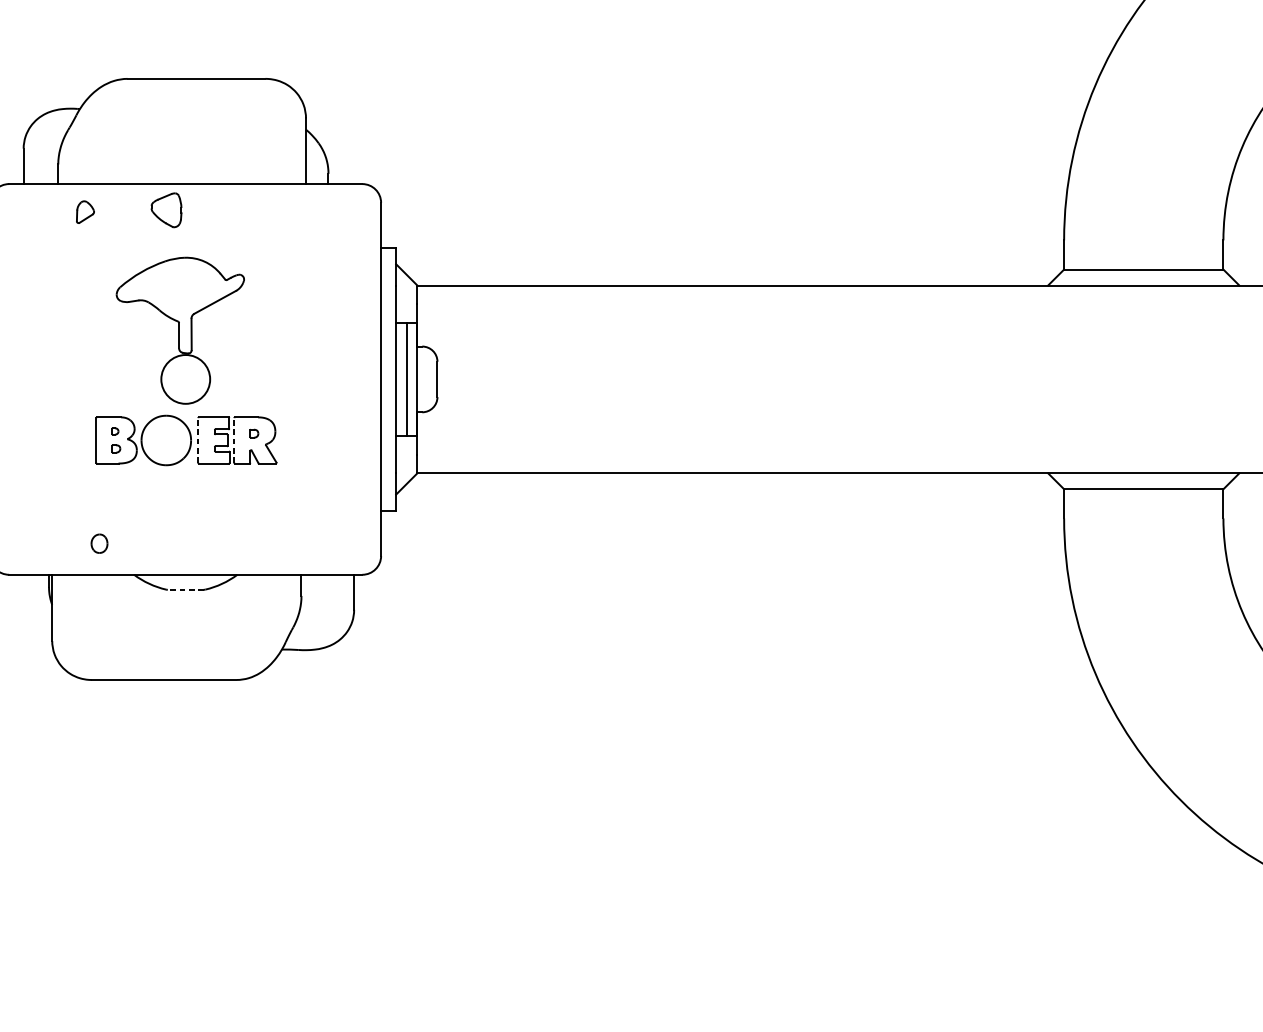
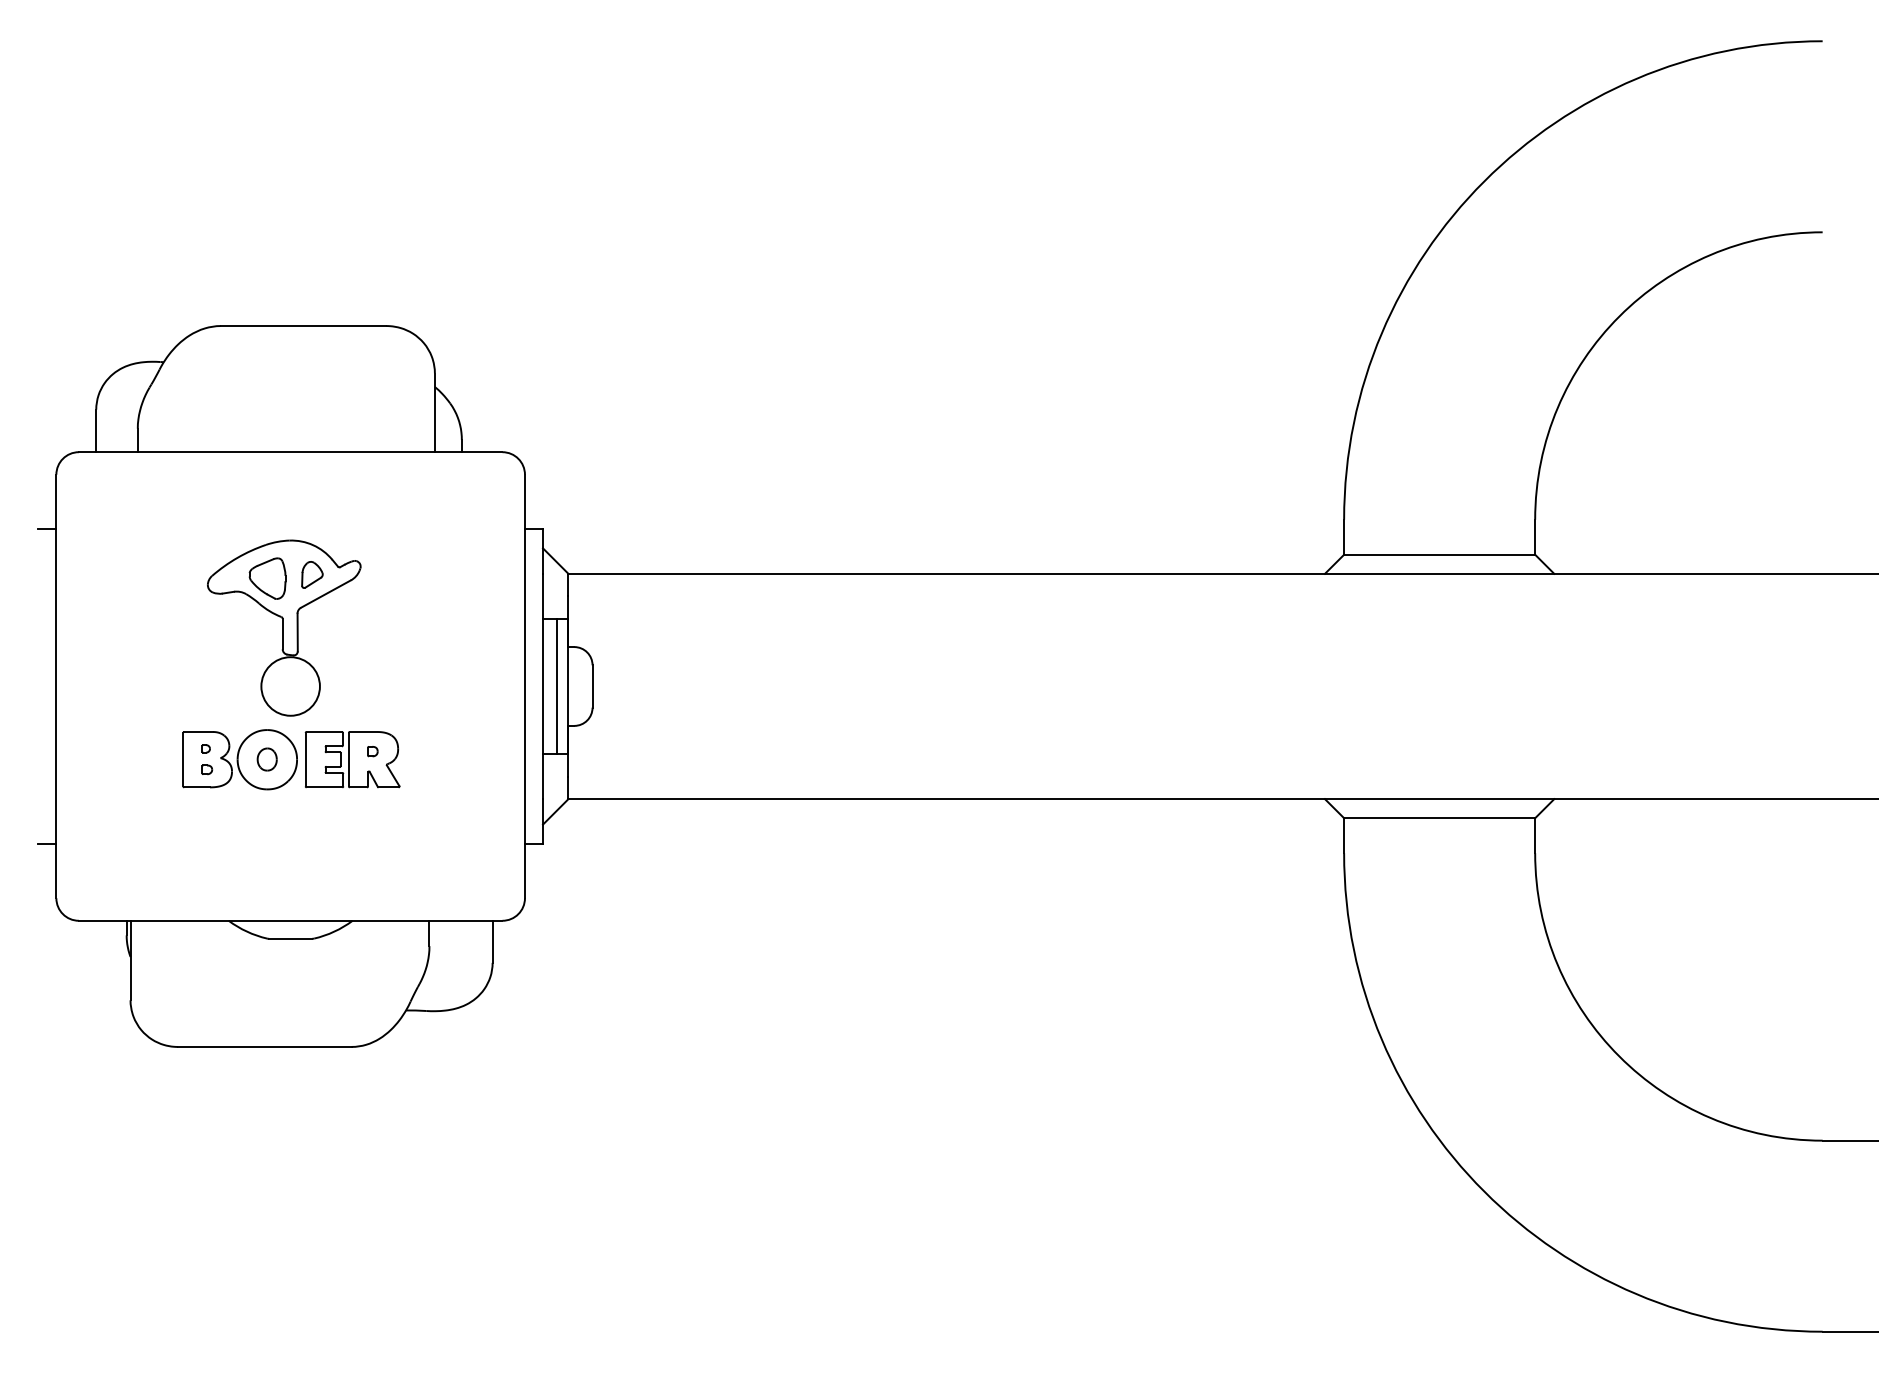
part: (166, 210) -> (267, 578), moved
part: (85, 211) -> (312, 574), moved
line: (198, 440) -> (305, 759), dashed -> solid
line: (233, 440) -> (348, 759), dashed -> solid
part: (98, 543) -> (266, 759), moved
line: (185, 589) -> (290, 938), dashed -> solid

